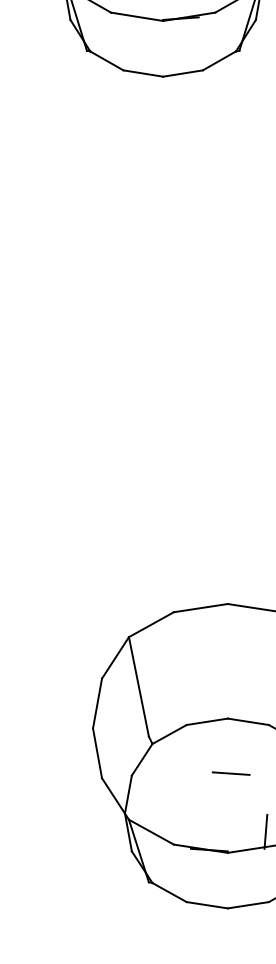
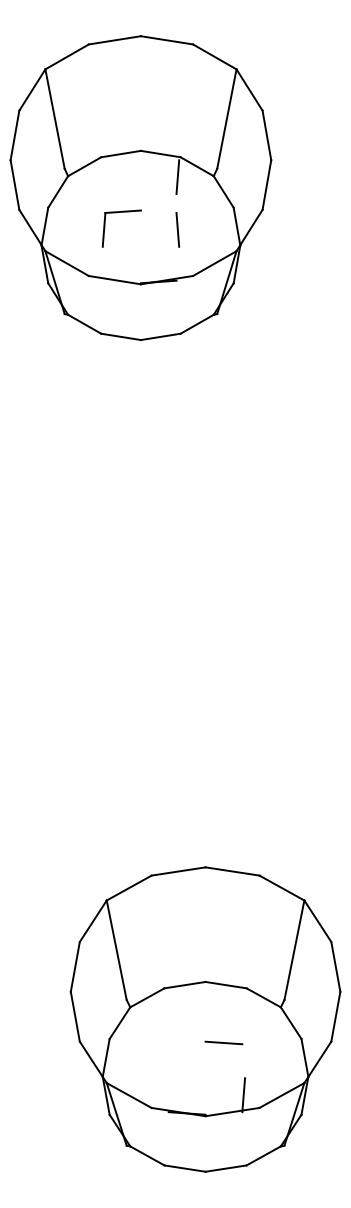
line: (230, 773) -> (223, 1042), moved

